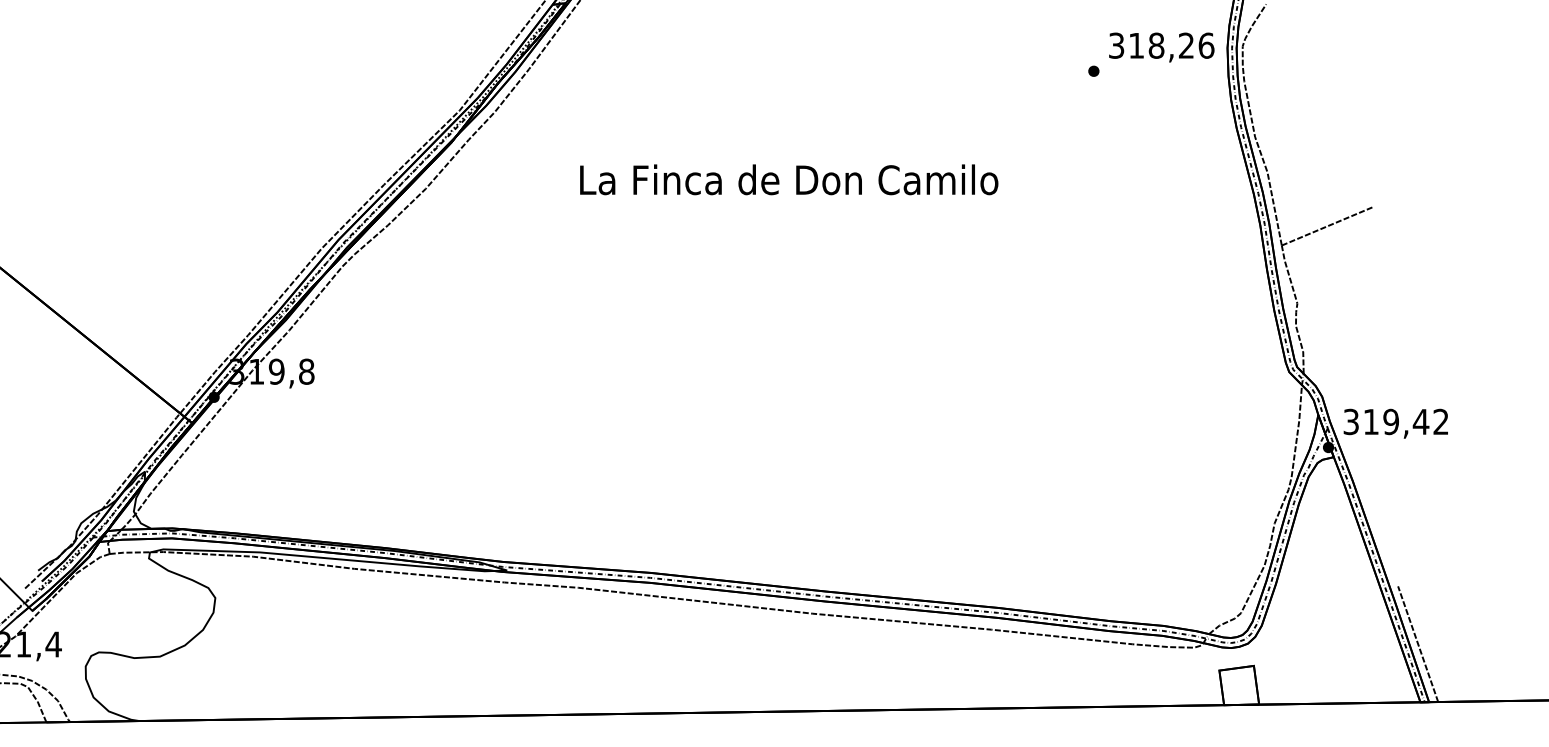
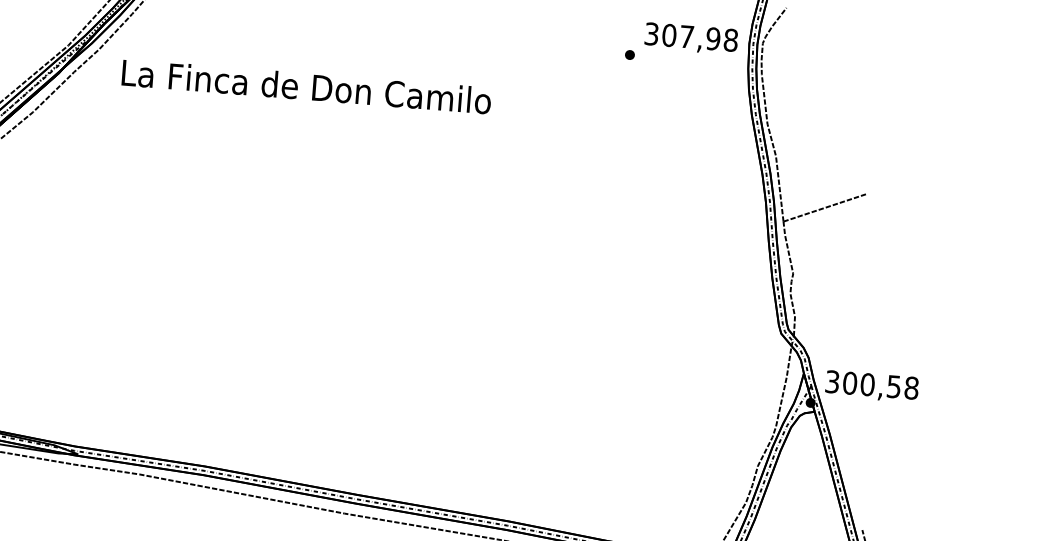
text: (1171, 45) -> (700, 37), 318,26 -> 307,98
text: (789, 179) -> (306, 86), moved
text: (1405, 421) -> (880, 385), 319,42 -> 300,58

